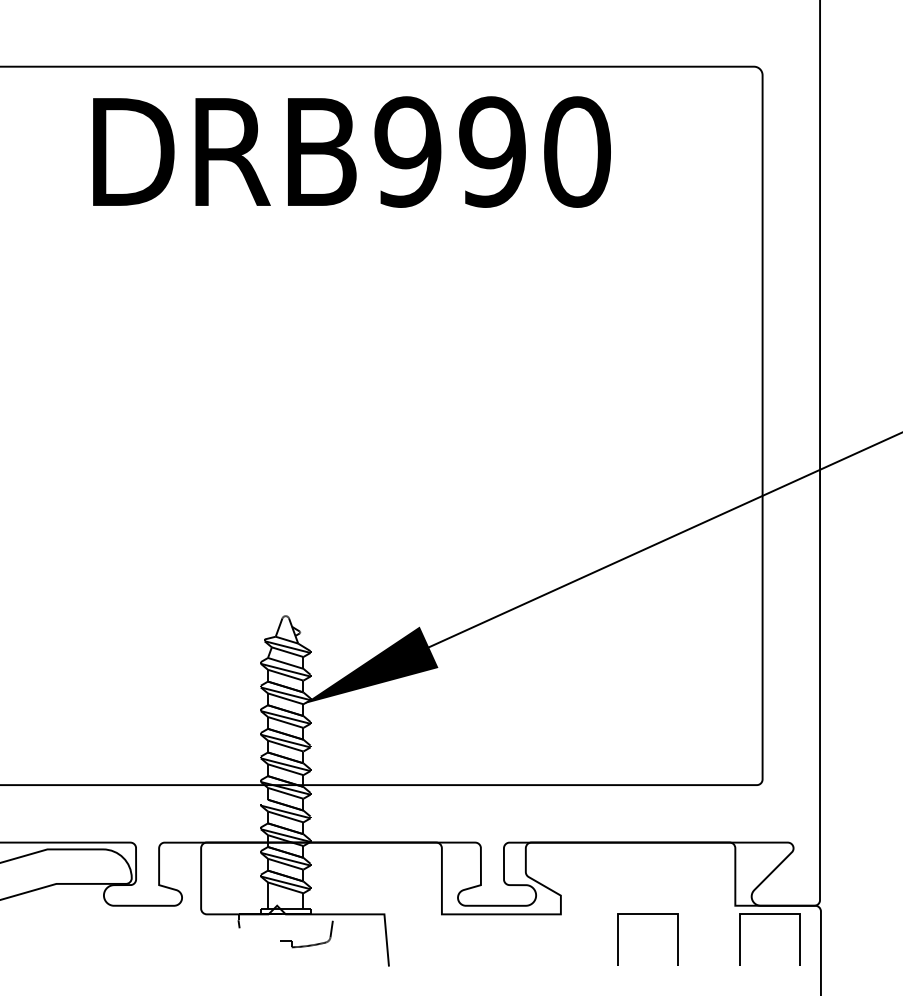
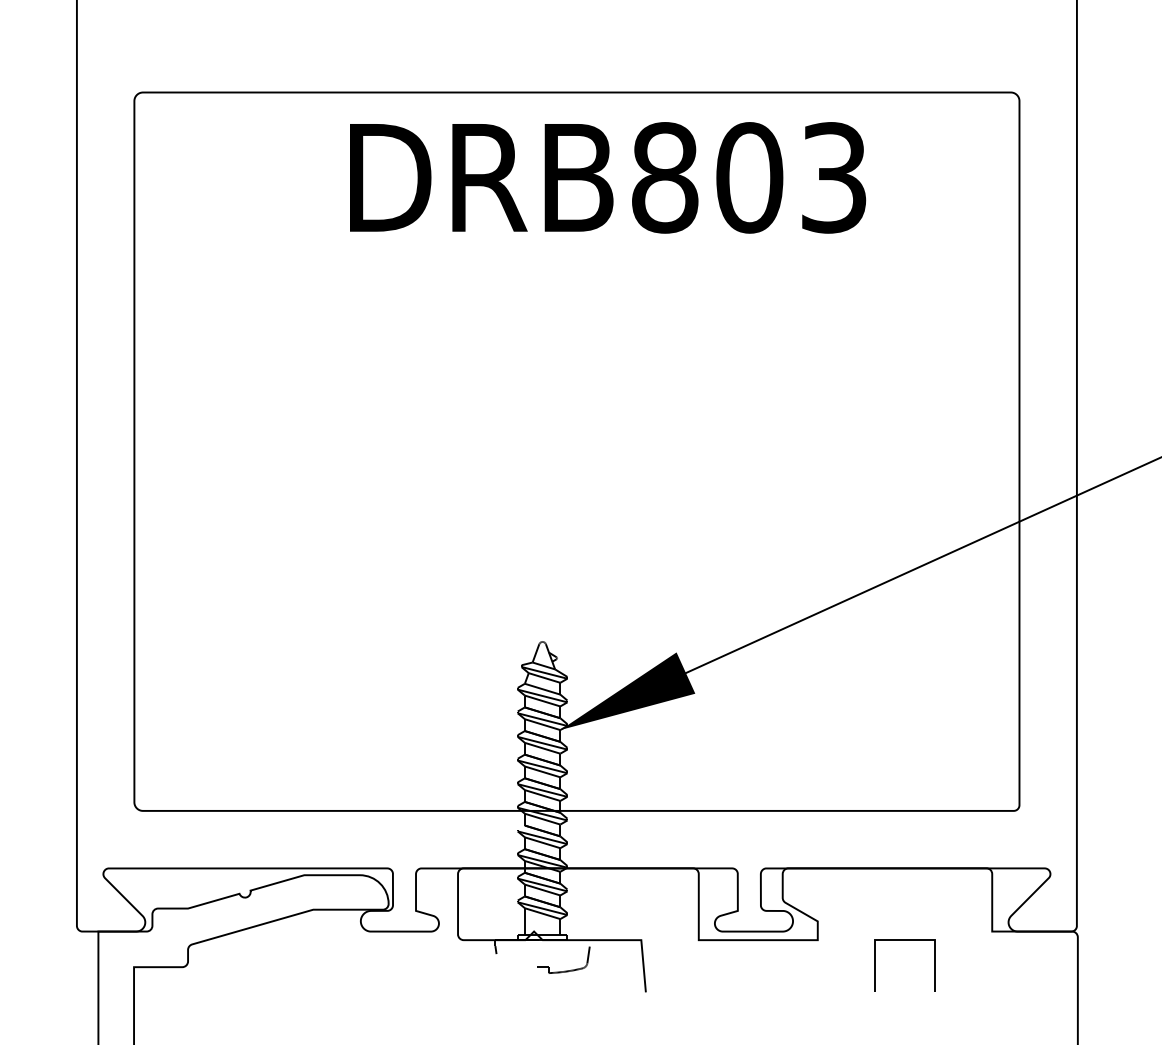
text: (492, 151) -> (749, 177), DRB990 -> DRB803
line: (769, 914) -> (1026, 940), removed

